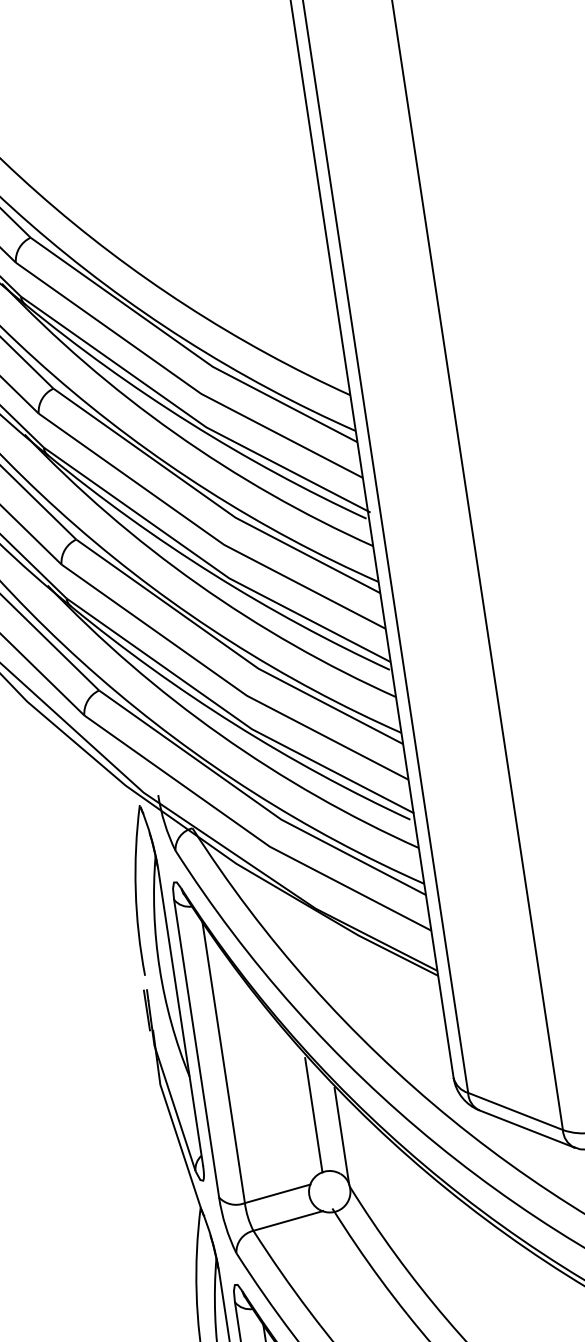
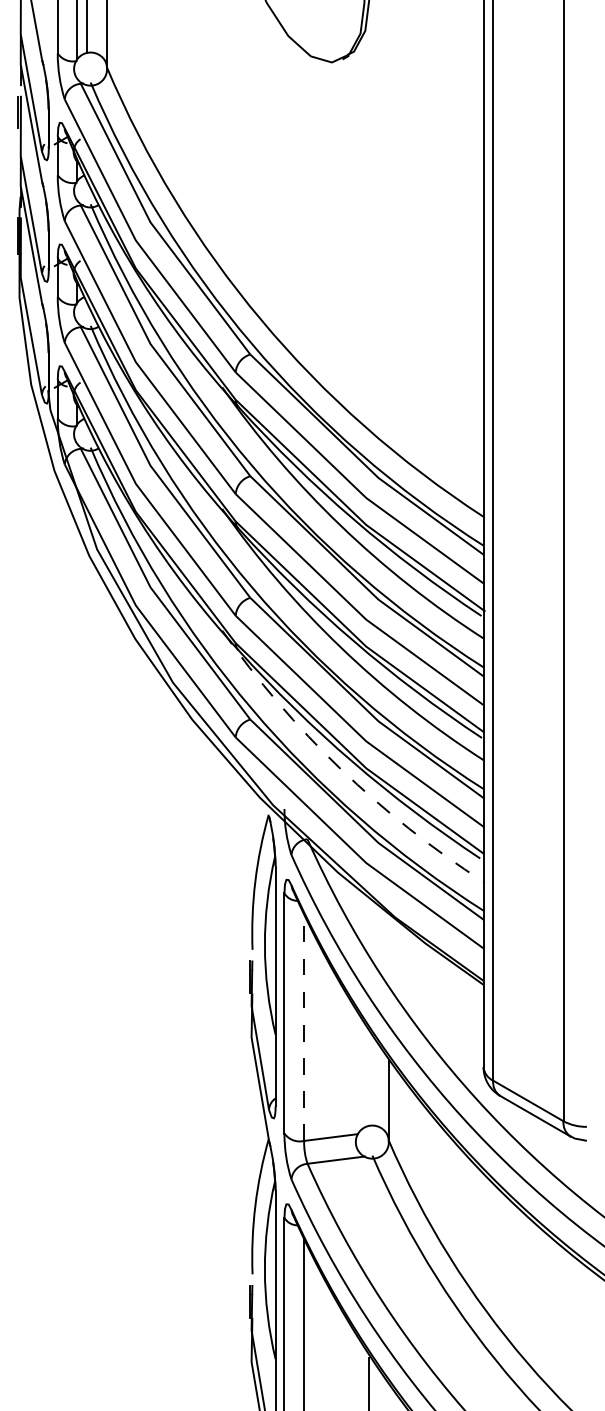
arc: (220, 734) -> (340, 768), solid -> dashed
line: (224, 1062) -> (304, 1027), solid -> dashed
line: (313, 1114) -> (368, 1079), removed

